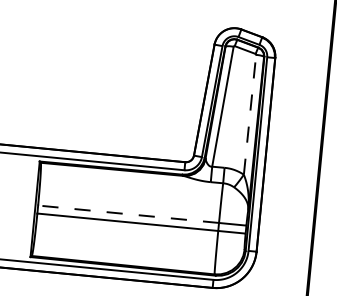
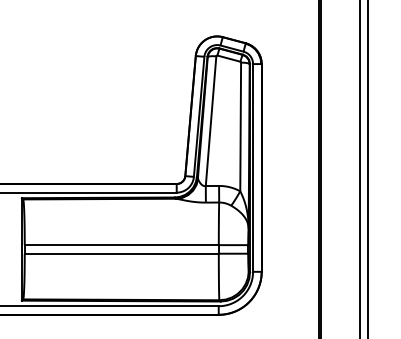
line: (249, 114) -> (240, 126), dashed -> solid
line: (128, 214) -> (121, 245), dashed -> solid

